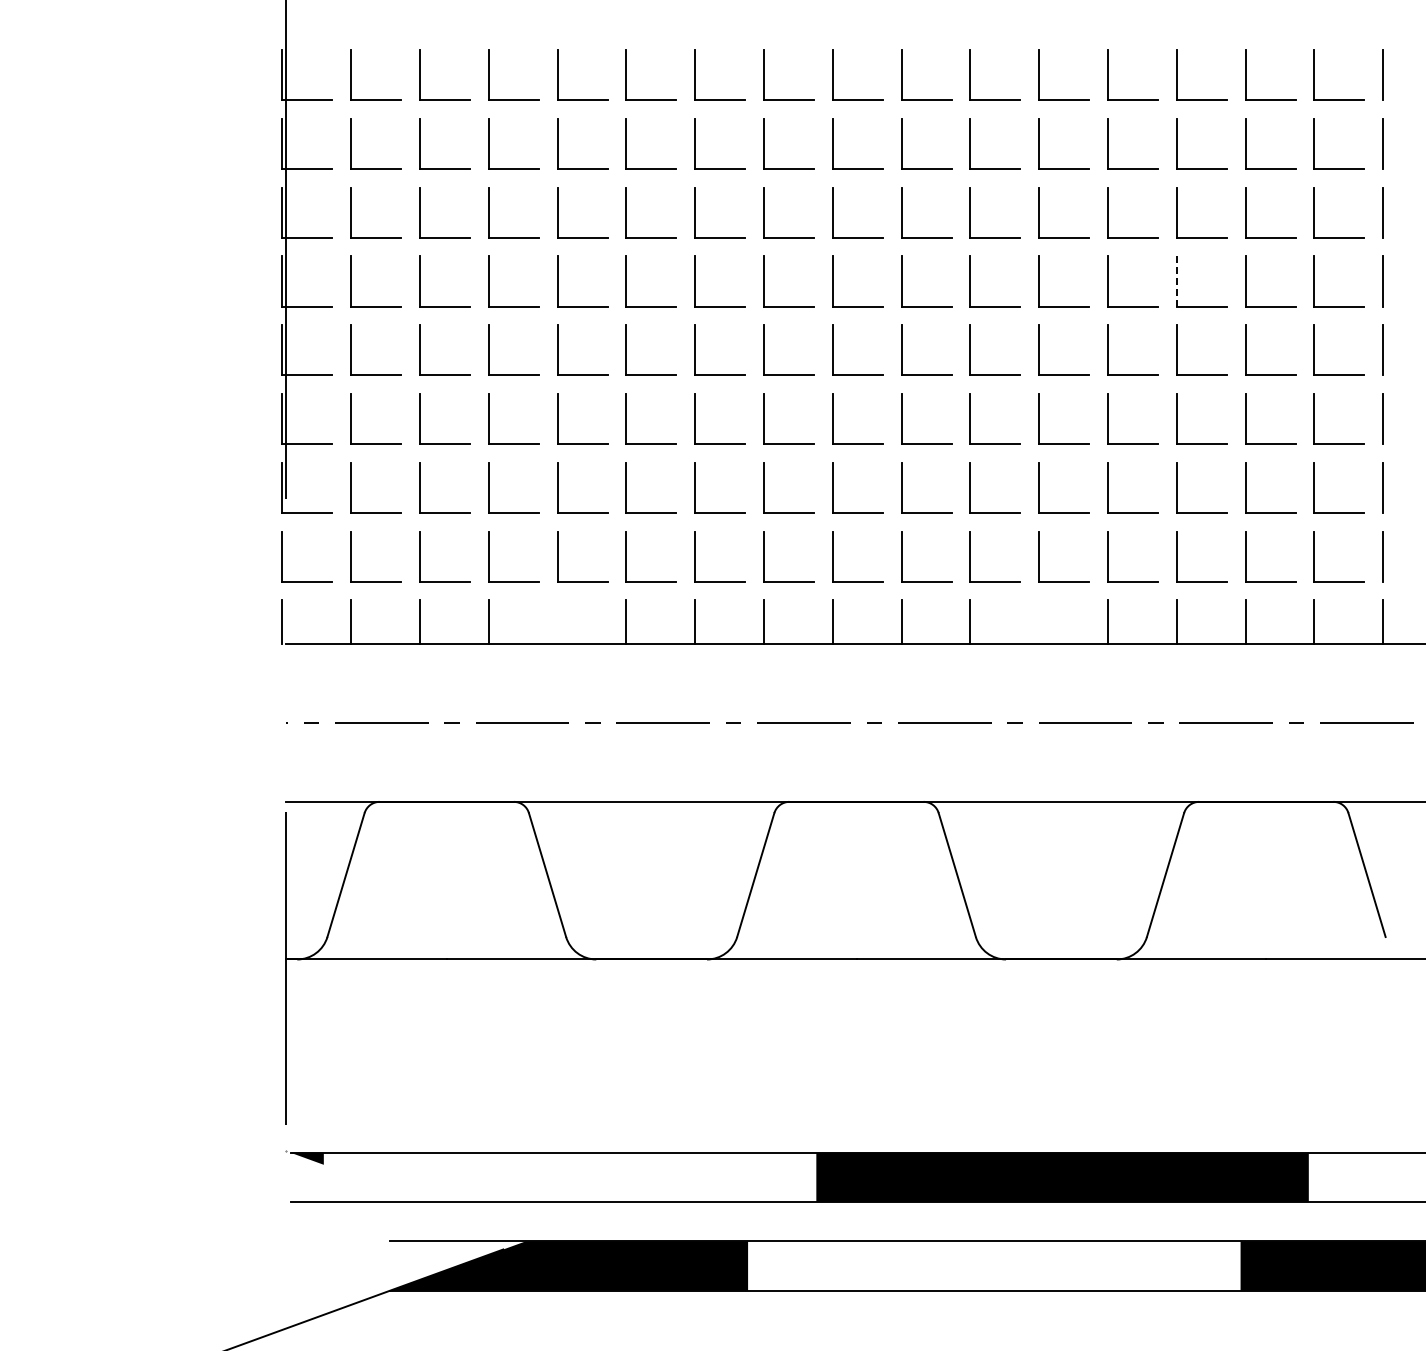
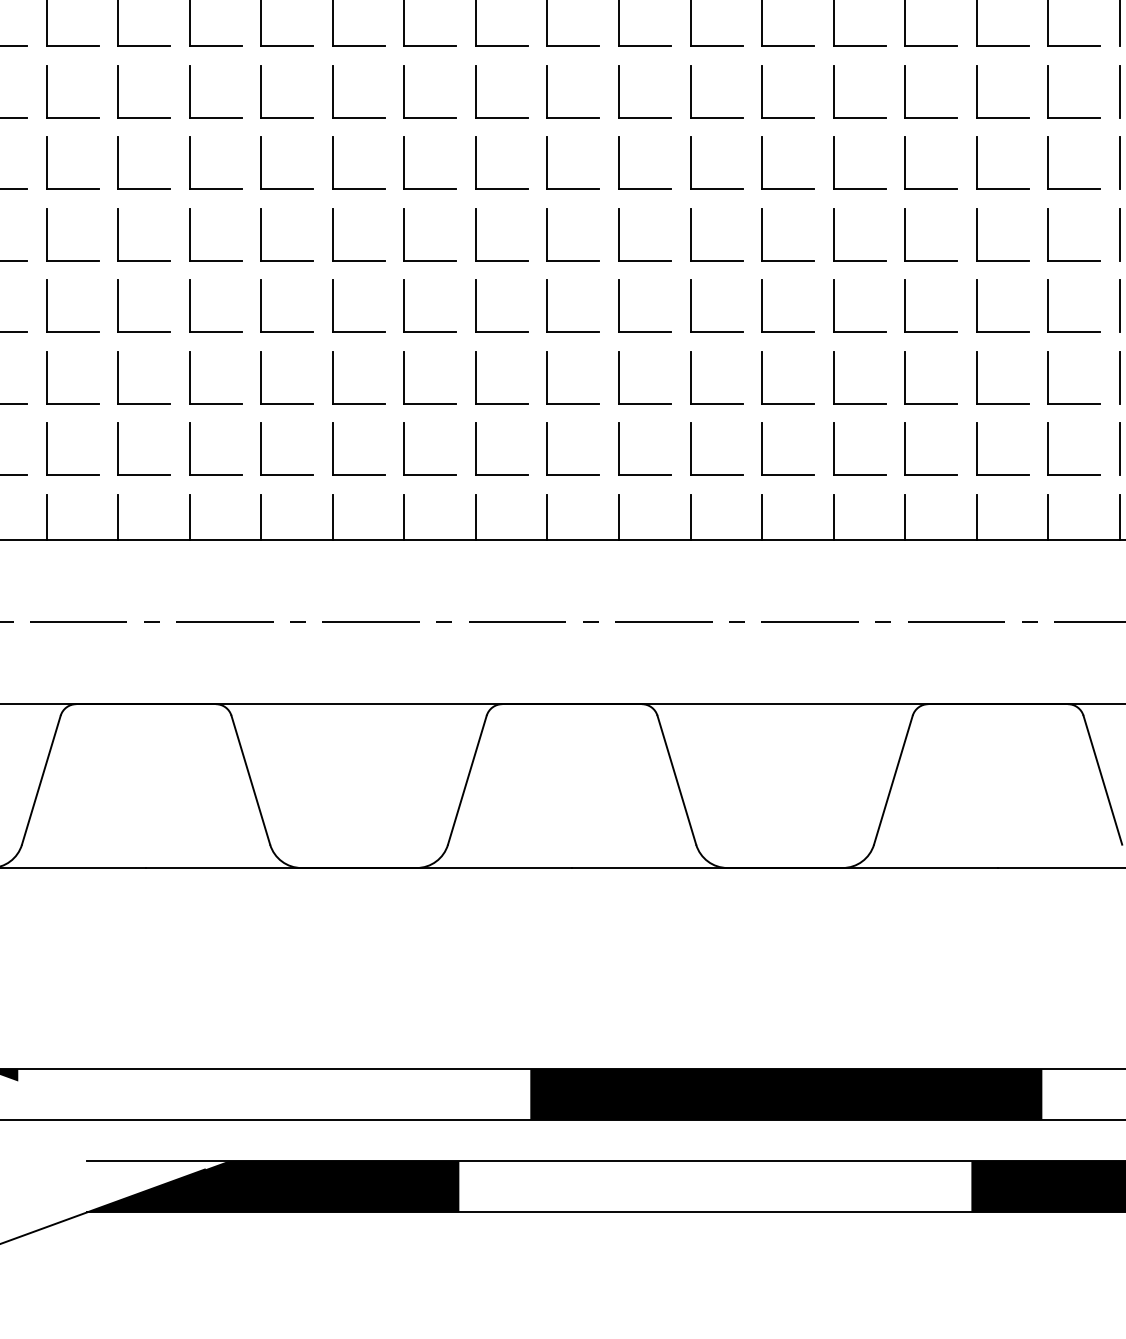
line: (1176, 281) -> (904, 163), dashed -> solid
line: (557, 622) -> (261, 517), added
line: (1039, 622) -> (762, 517), added

